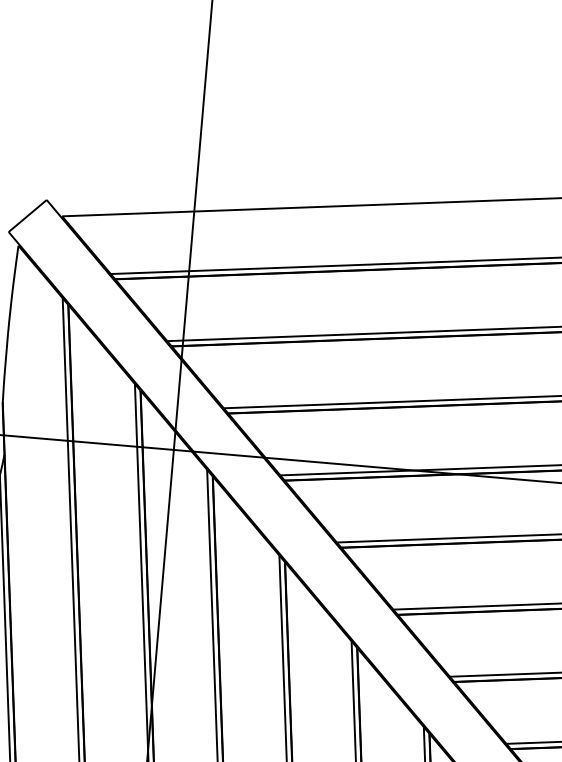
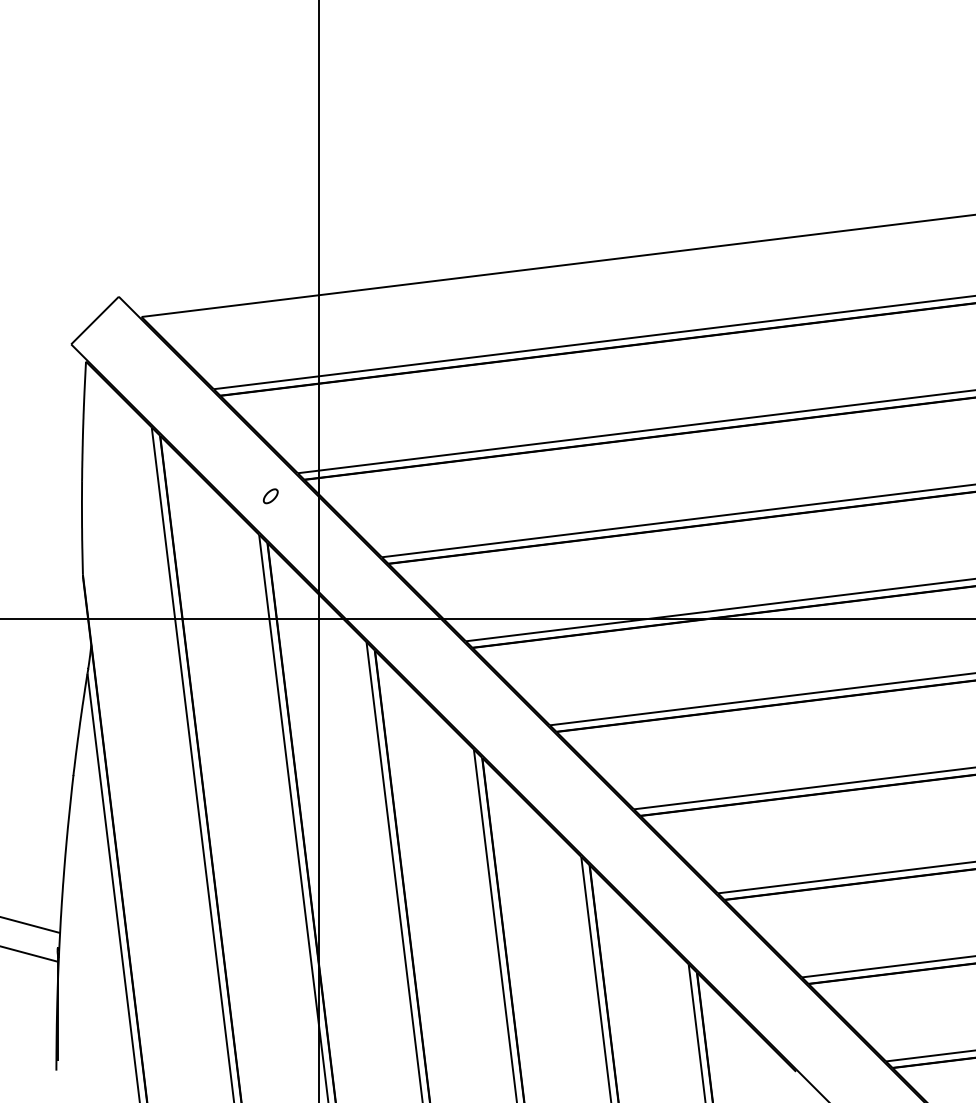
part: (145, 356) -> (270, 496), added

